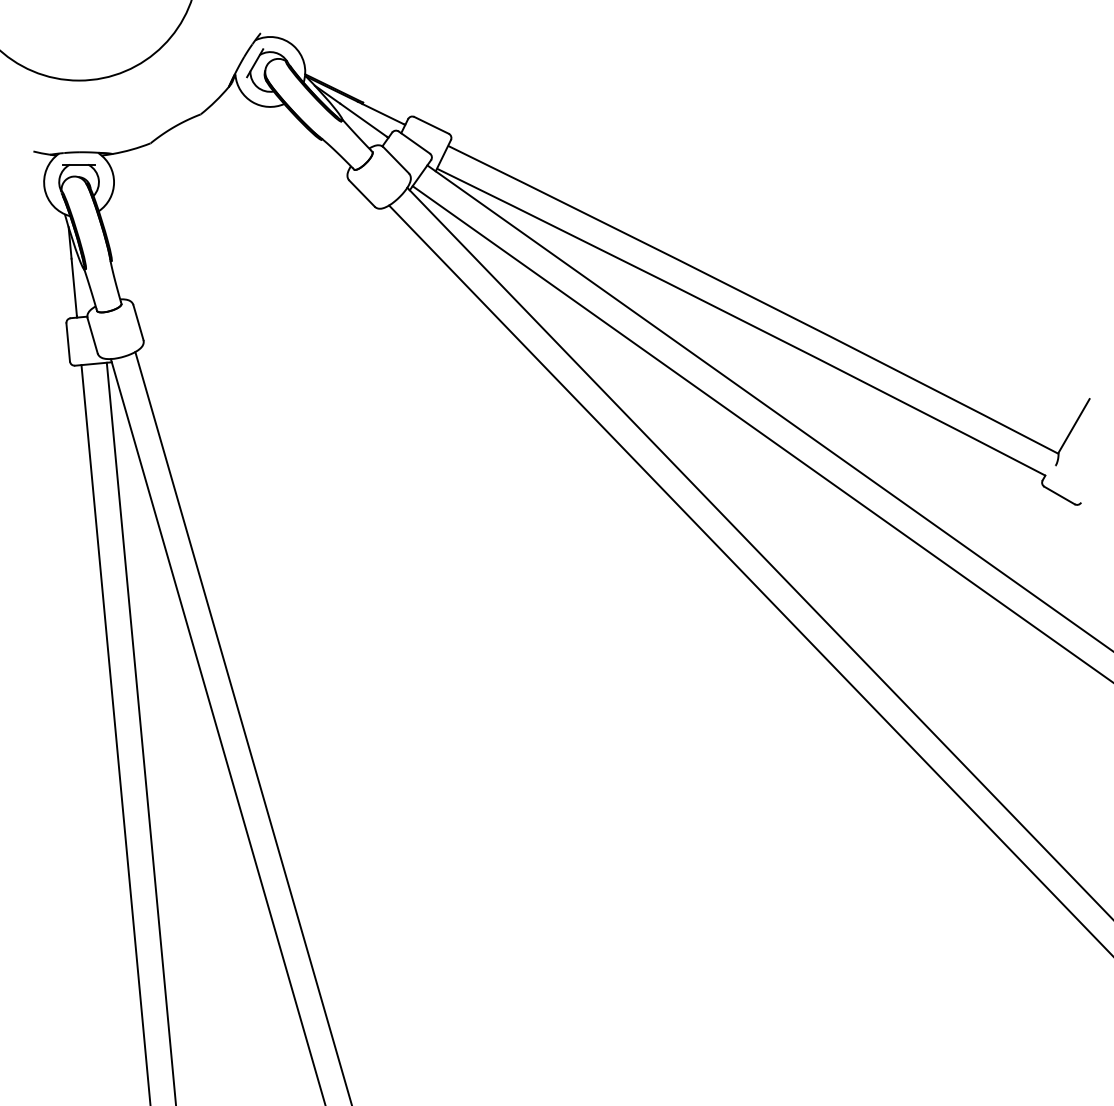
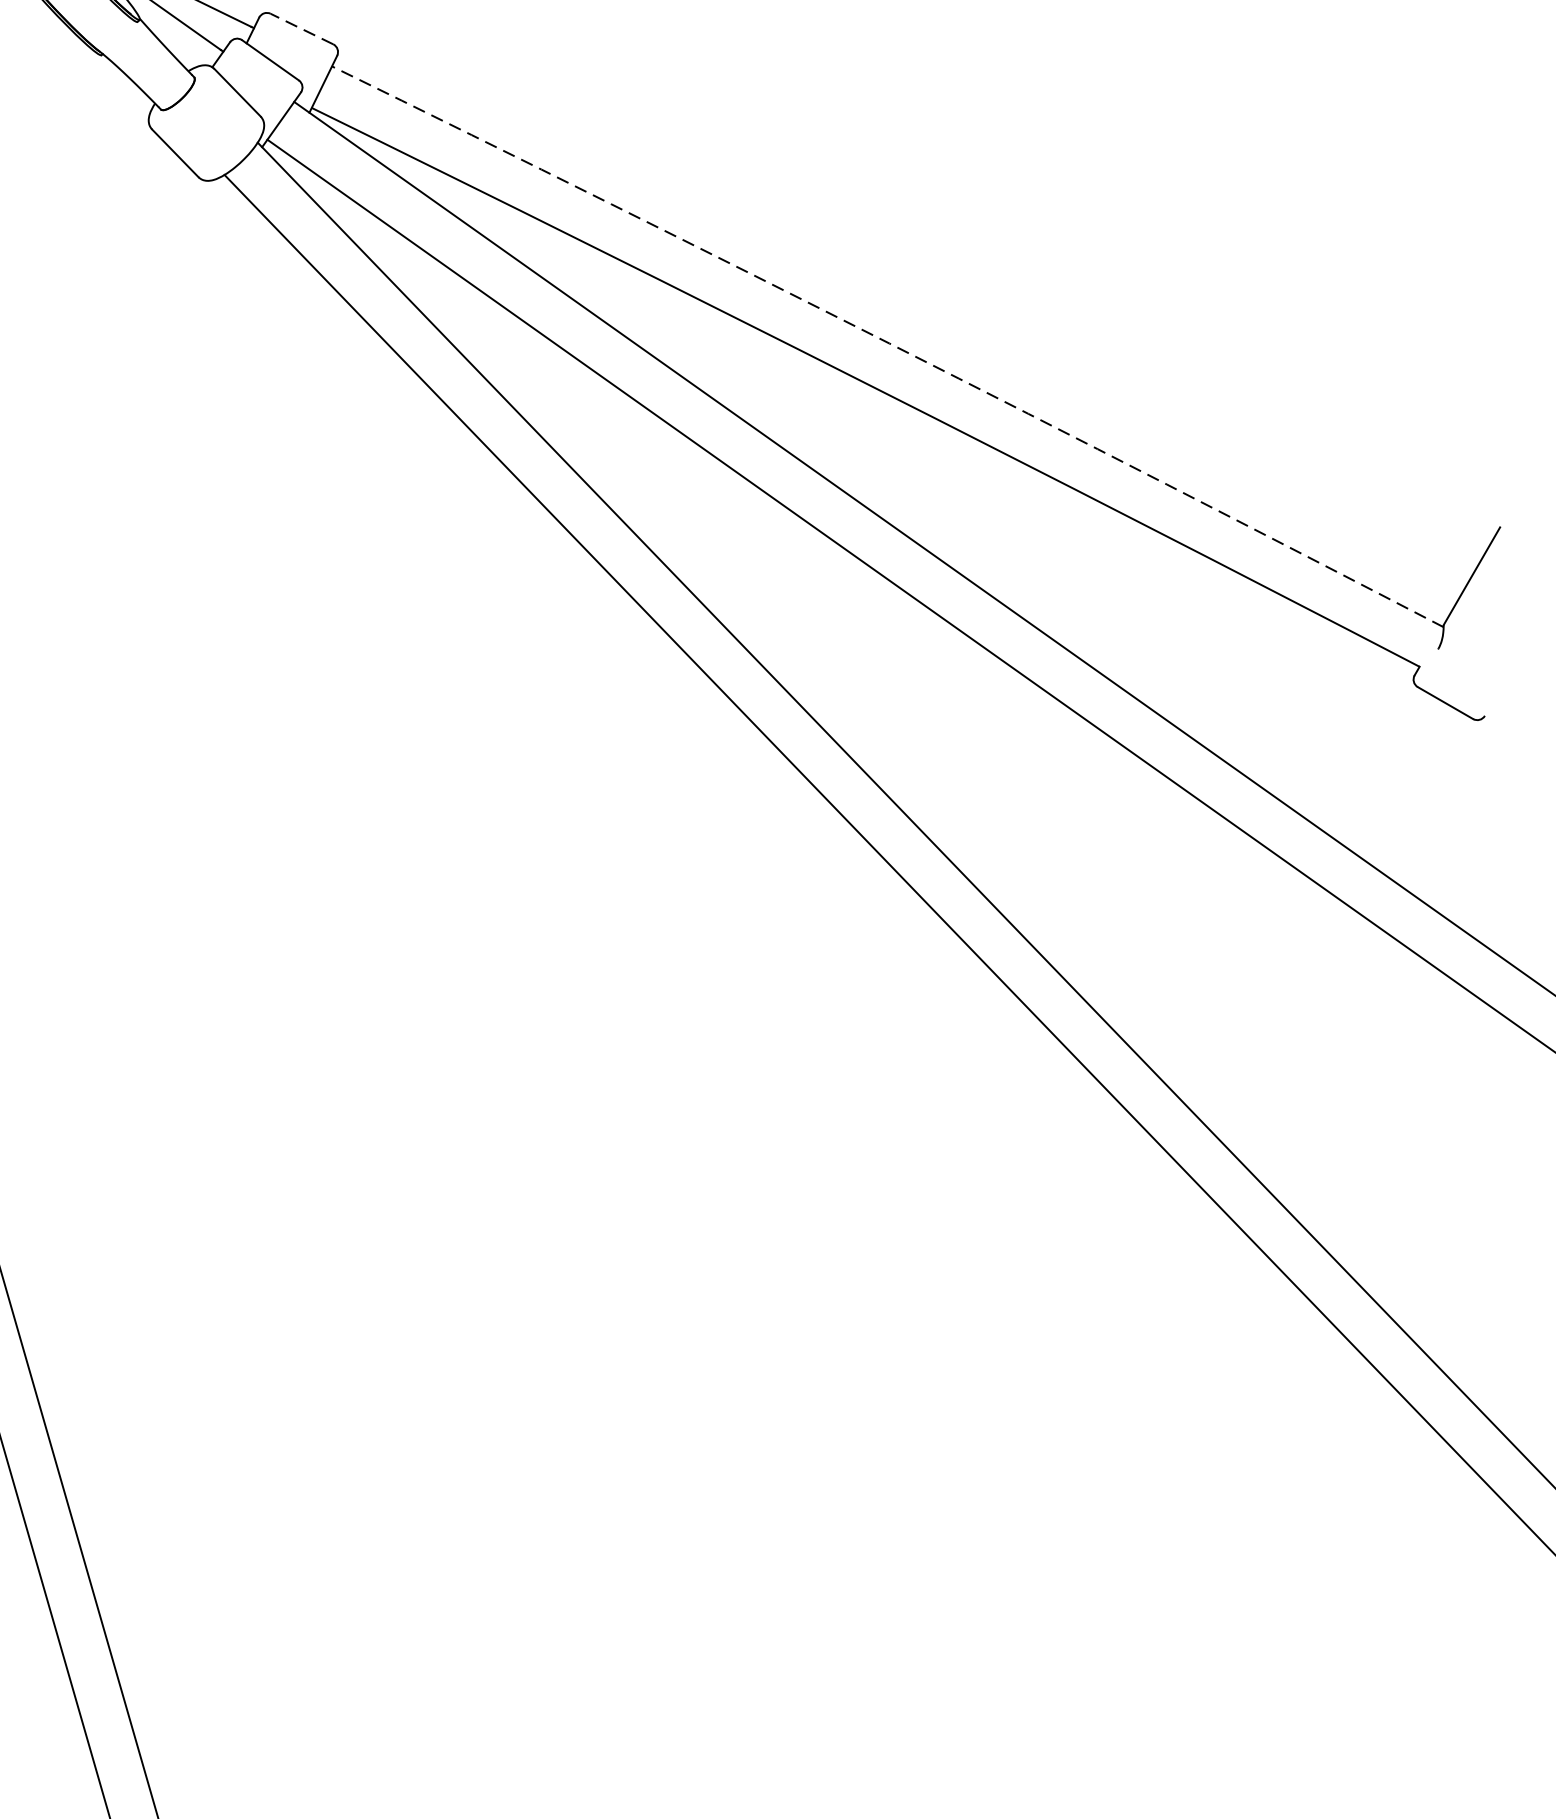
line: (431, 125) -> (301, 29), solid -> dashed
arc: (754, 298) -> (889, 344), solid -> dashed

